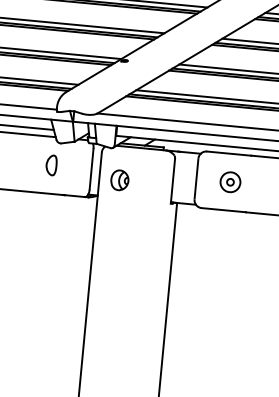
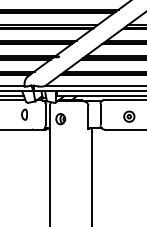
part: (230, 181) -> (129, 116), moved

